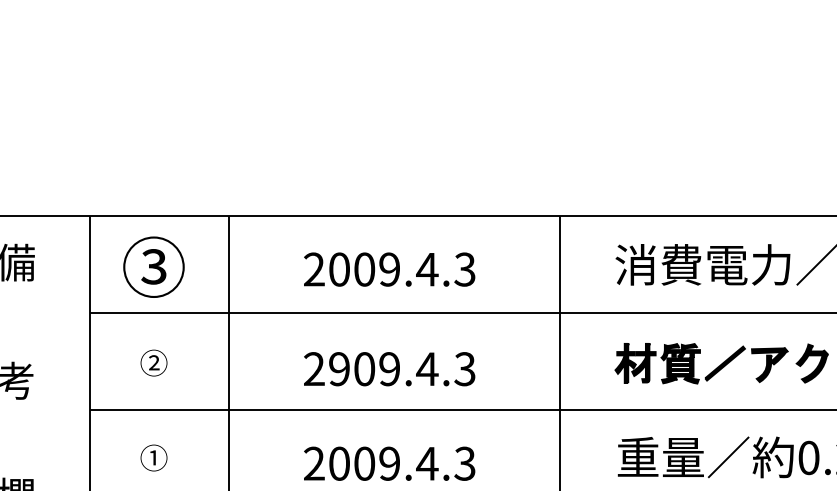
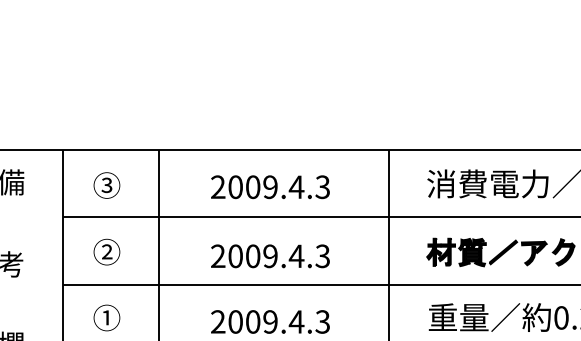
part: (153, 267) -> (106, 185), size x0.62
part: (153, 362) -> (106, 251), size x1.43
text: (339, 369) -> (235, 256), 2909.4.3 -> 2009.4.3
part: (153, 457) -> (106, 317), size x1.43

